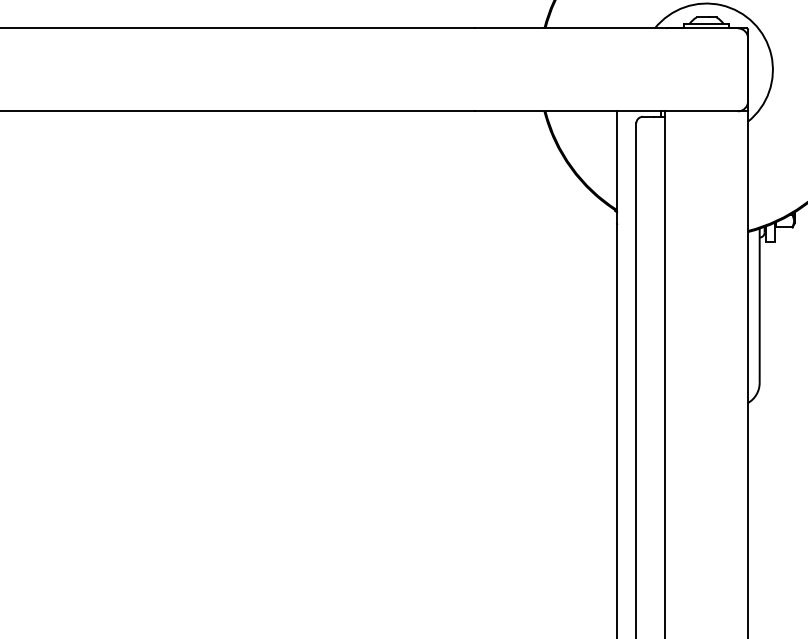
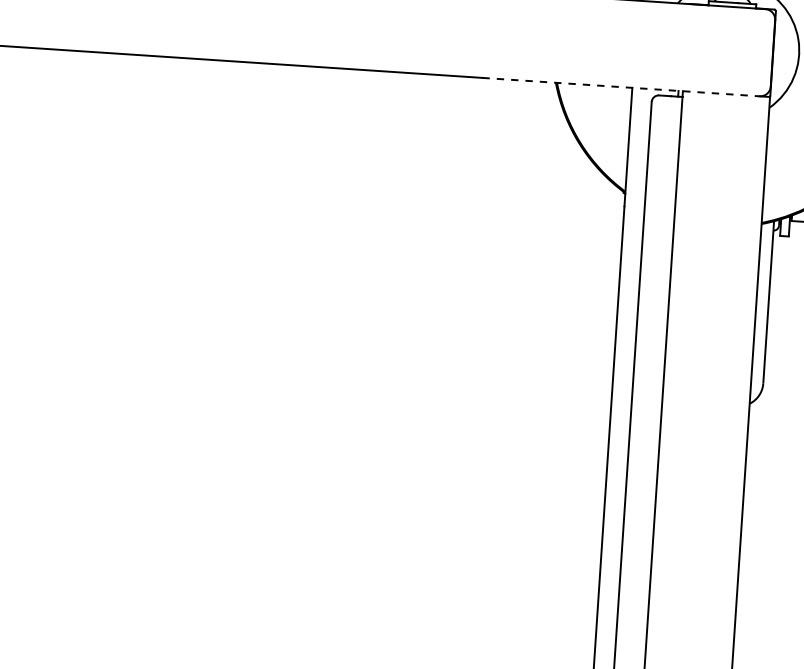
line: (606, 111) -> (621, 87), solid -> dashed

